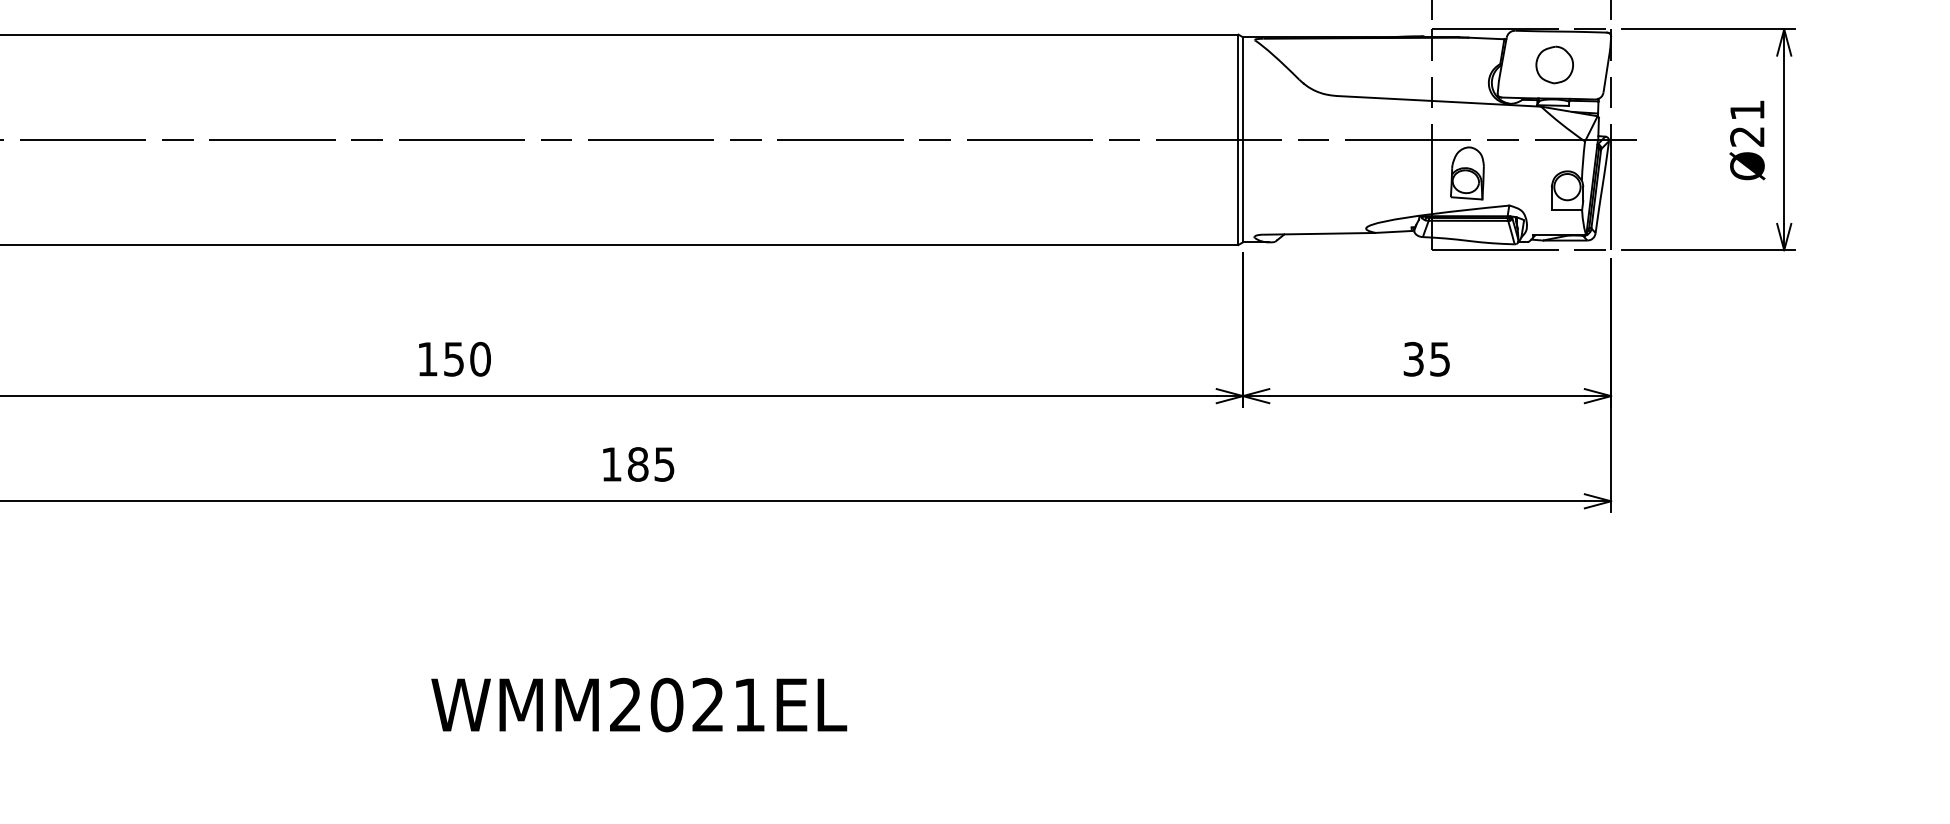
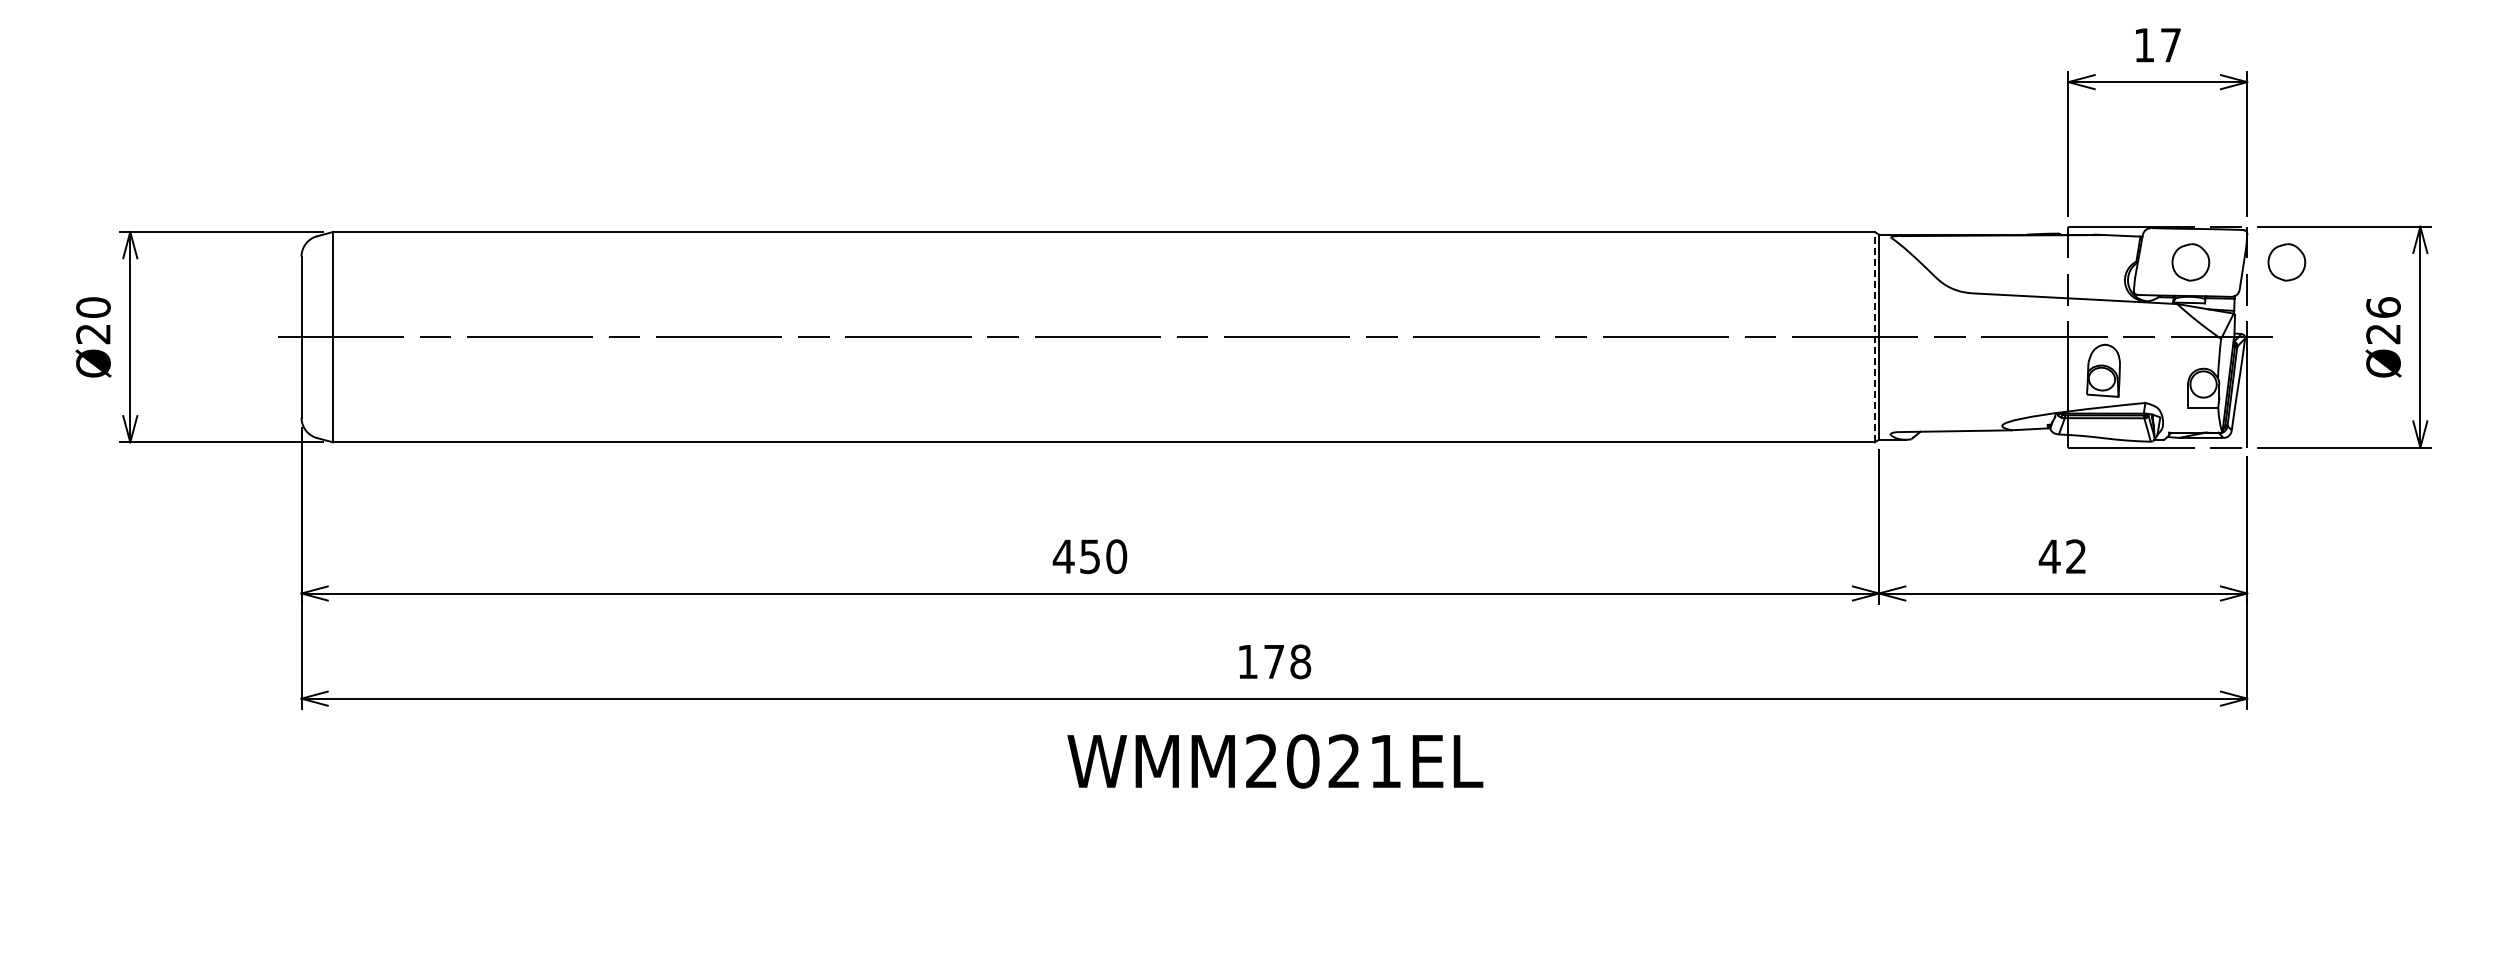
part: (1650, 65) -> (2286, 262), added
text: (1747, 110) -> (2383, 307), Ø21 -> Ø26
line: (1238, 139) -> (1874, 336), solid -> dashed
text: (427, 359) -> (1063, 556), 150 -> 450
text: (1425, 359) -> (2061, 556), 35 -> 42
text: (651, 464) -> (1287, 661), 185 -> 178
text: (639, 705) -> (1275, 761), moved

